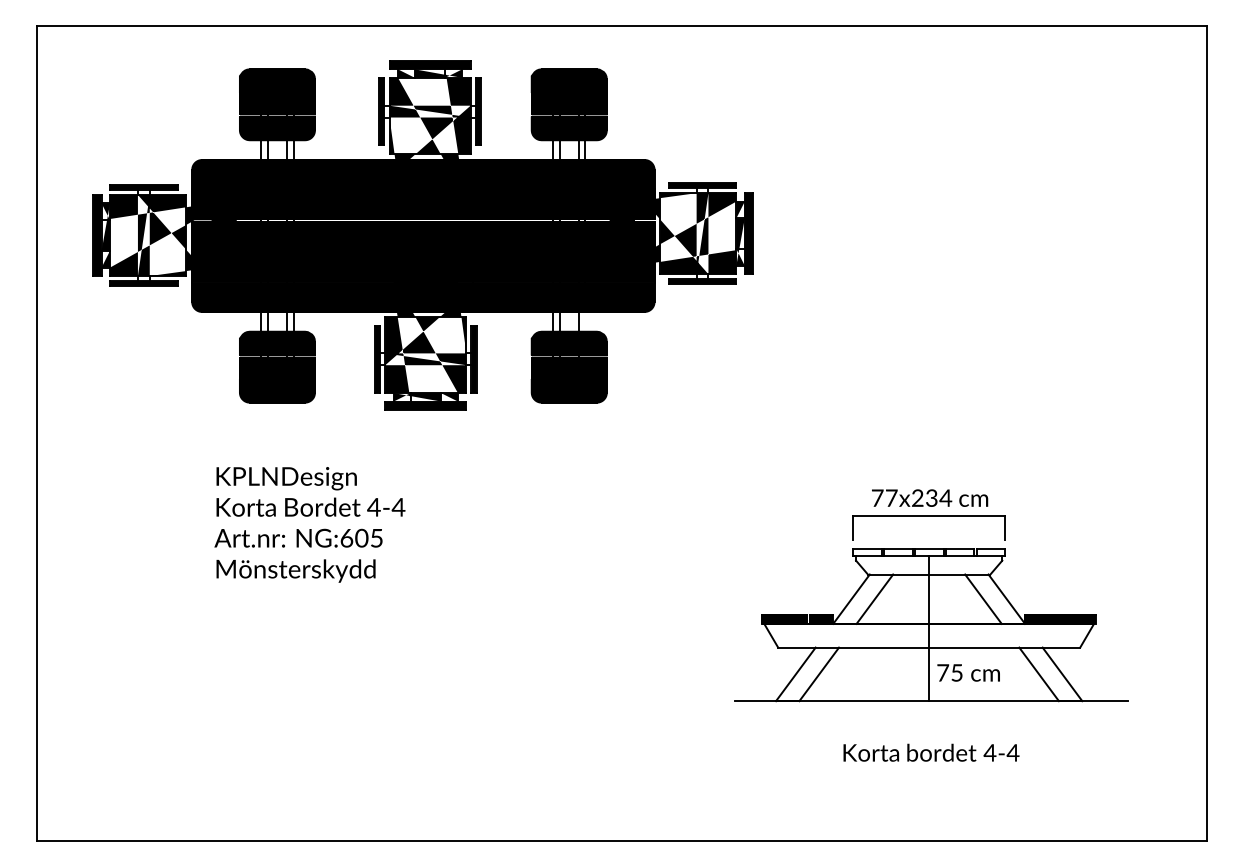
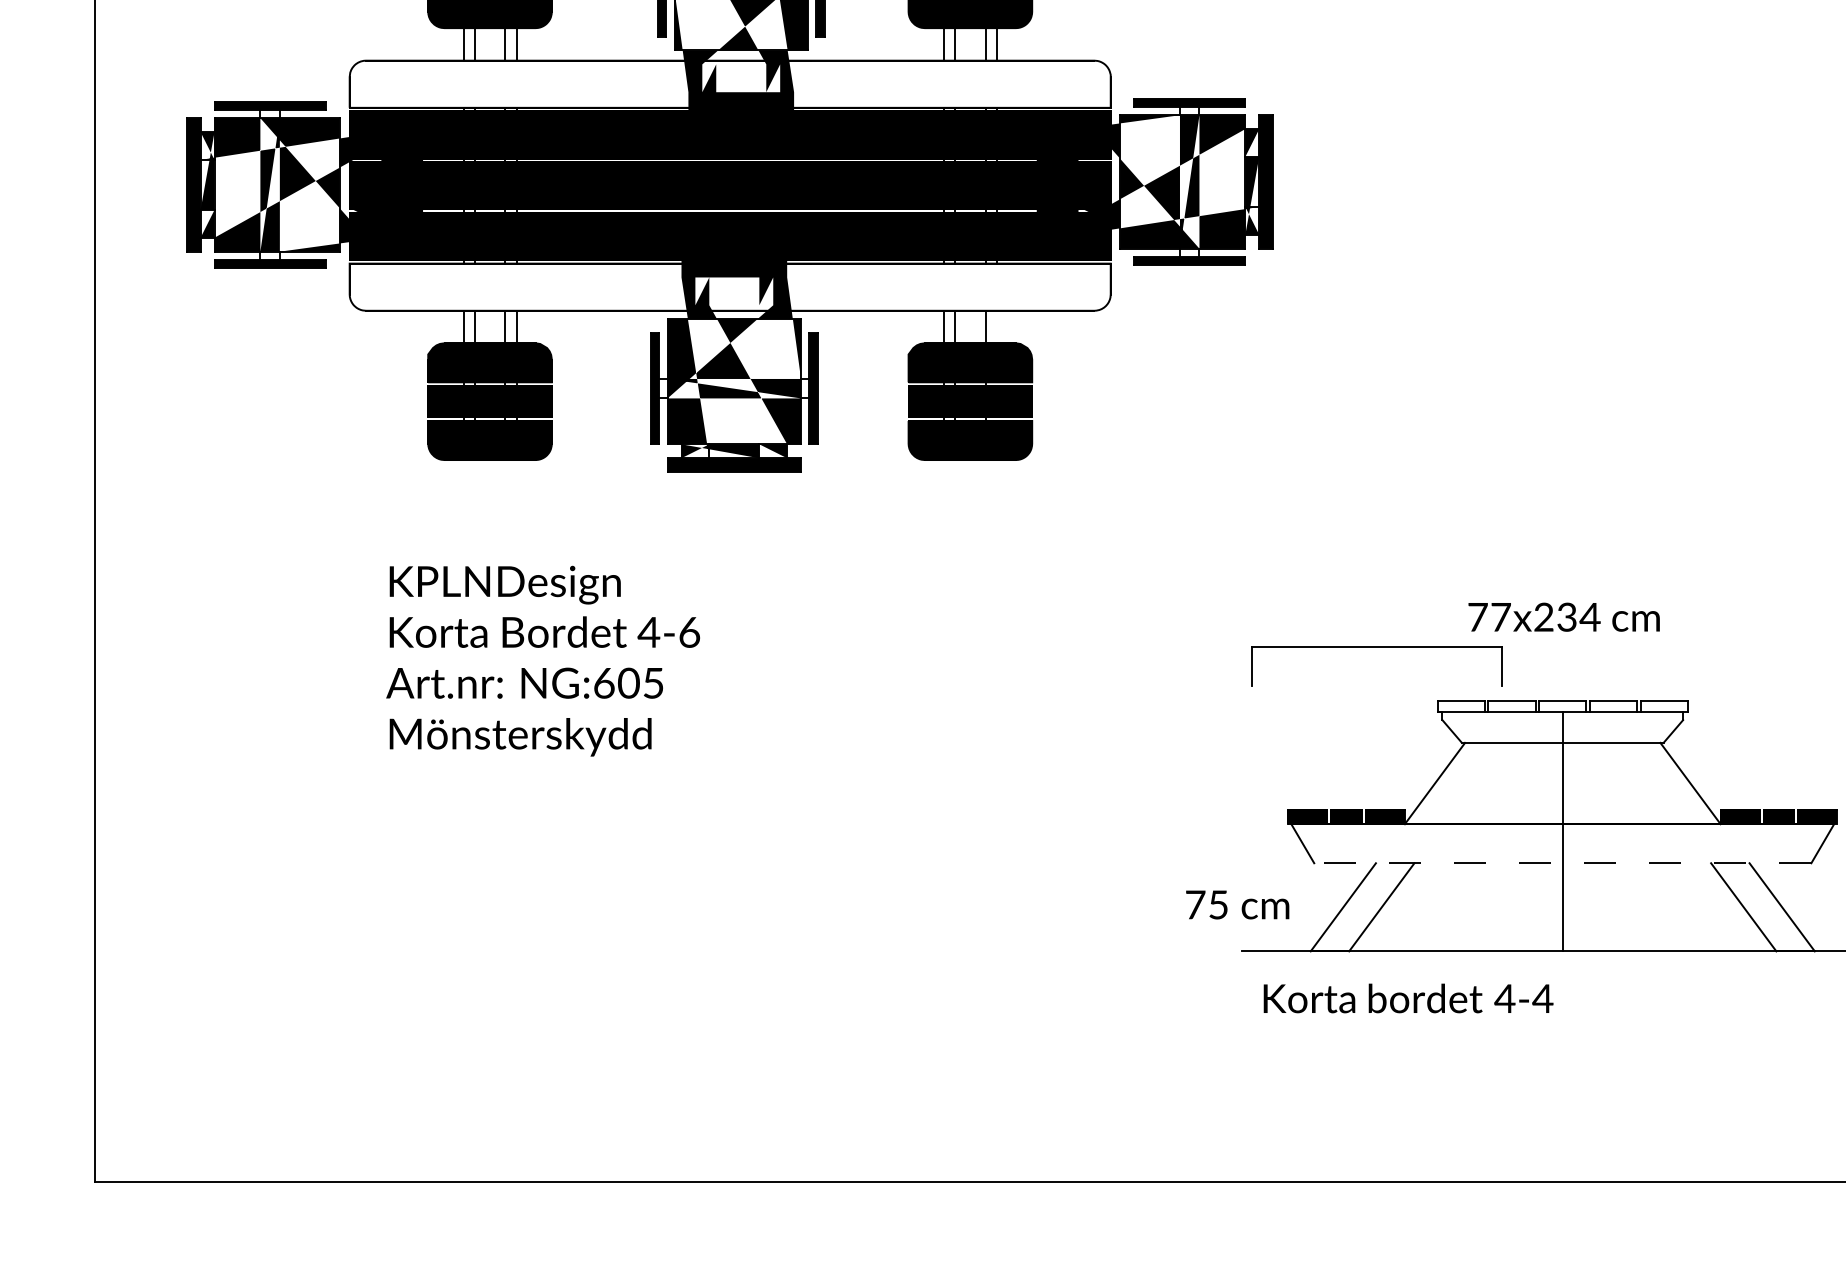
fill: (423, 174) -> (730, 84), removed
fill: (423, 297) -> (730, 286), removed
text: (398, 507) -> (689, 632), 4-4 -> 4-6
part: (928, 516) -> (1375, 647), moved
line: (874, 598) -> (1472, 782), removed
line: (983, 598) -> (1652, 782), removed
line: (928, 647) -> (1561, 863), solid -> dashed
text: (968, 672) -> (1237, 904), moved
text: (931, 752) -> (1408, 998), moved

